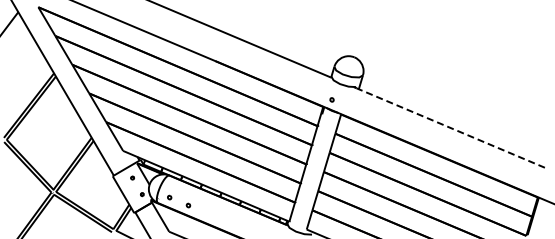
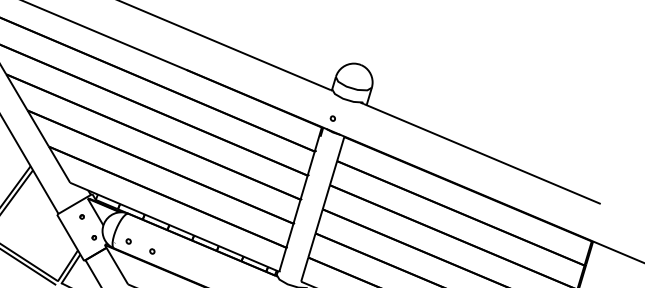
line: (450, 127) -> (481, 153), dashed -> solid

